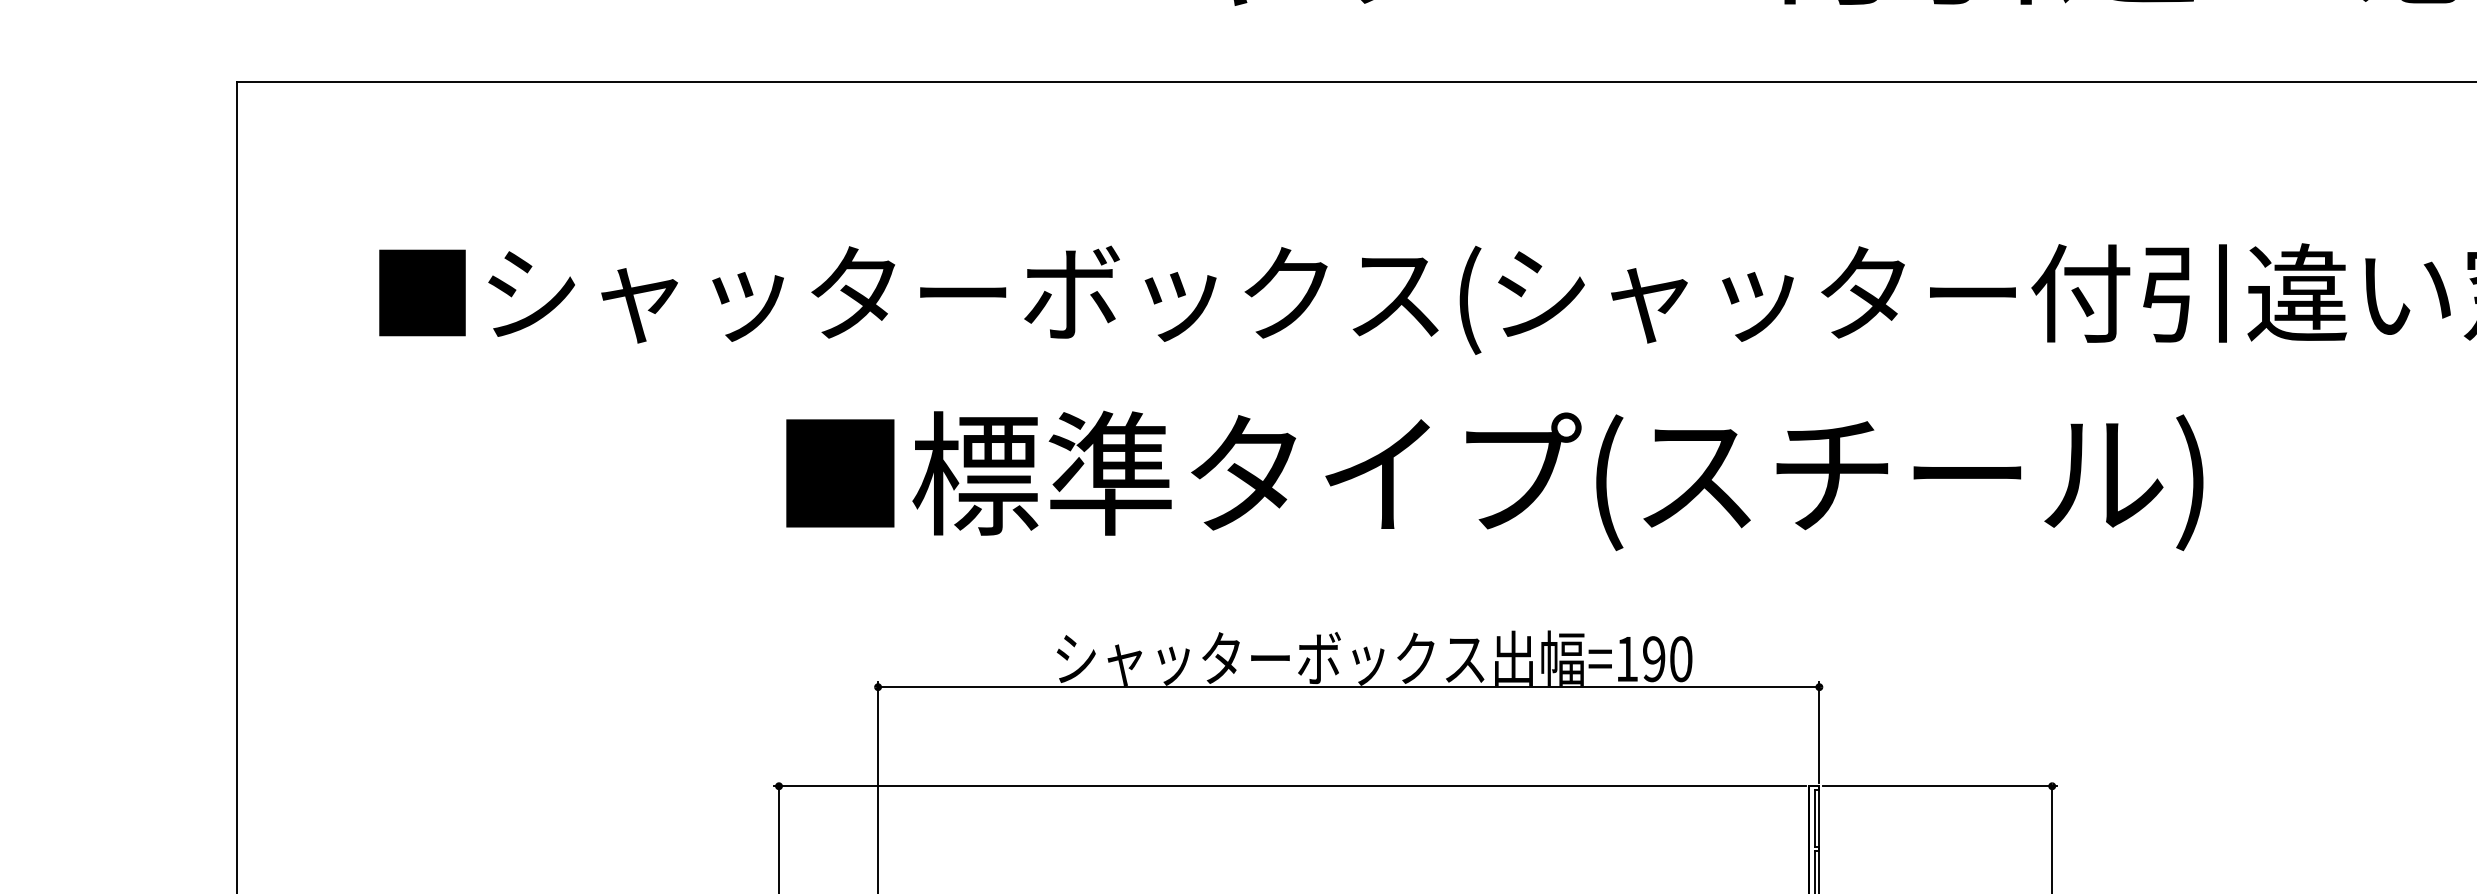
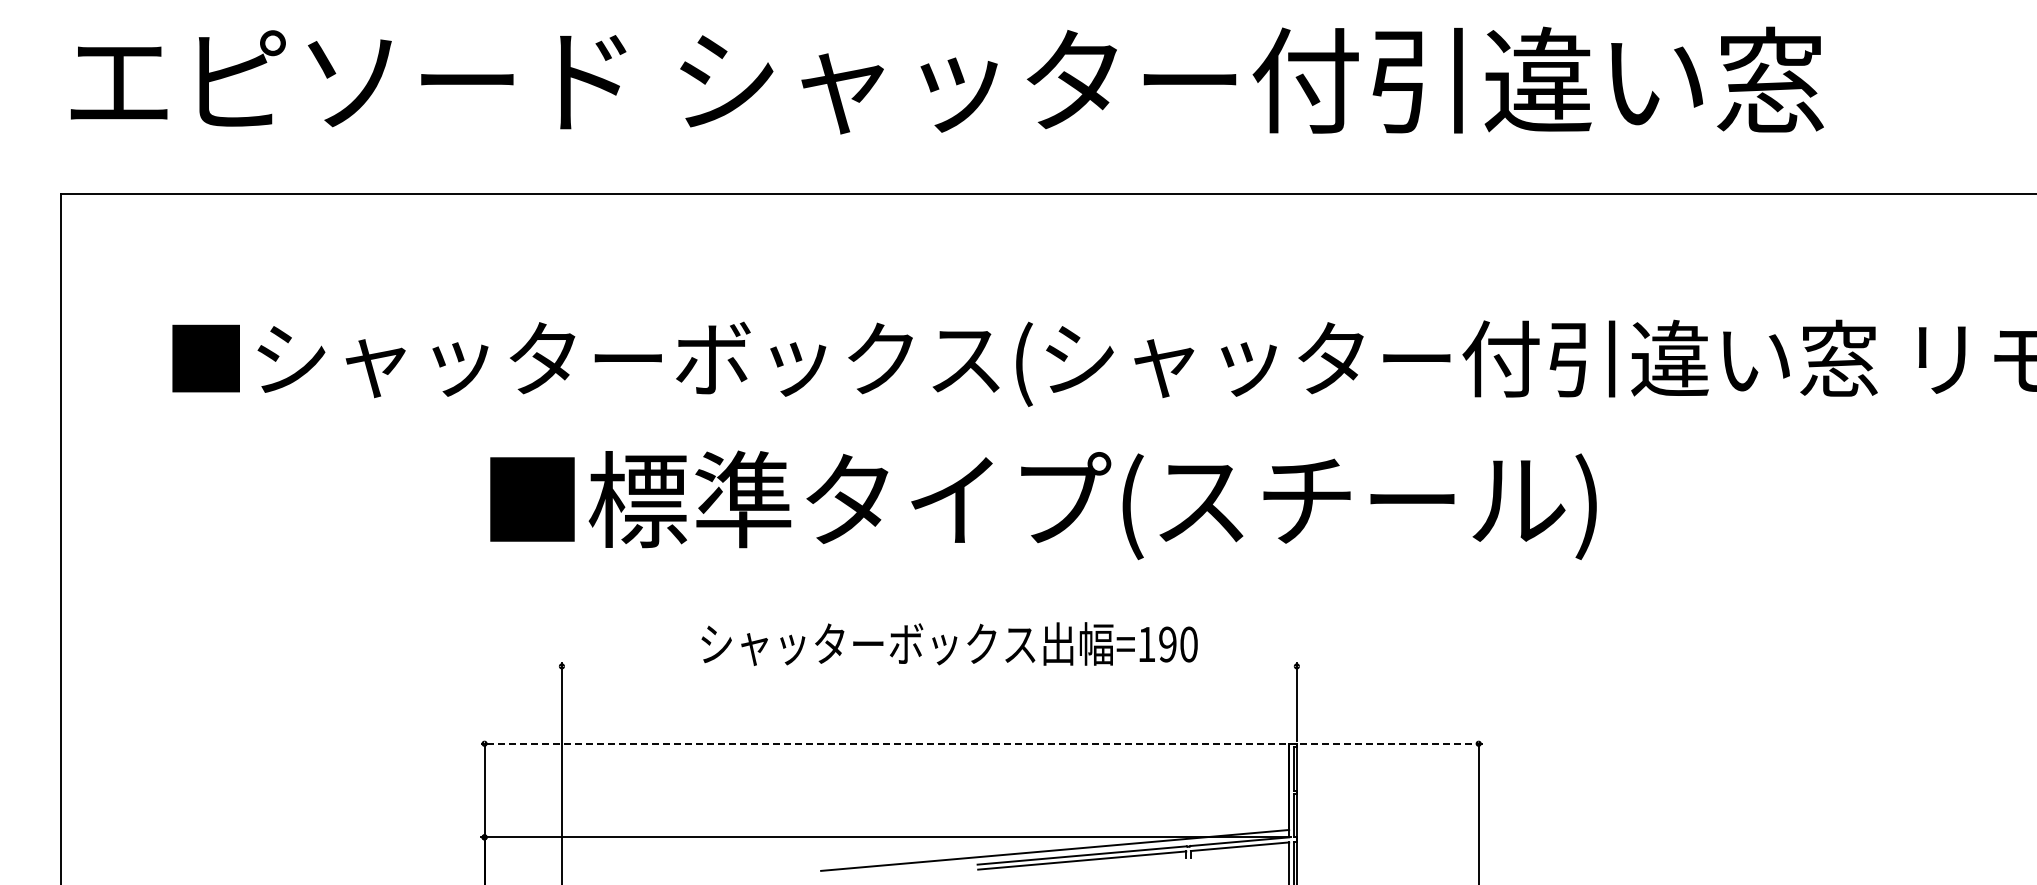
line: (1347, 687) -> (928, 666), removed
line: (1289, 785) -> (883, 743), solid -> dashed
line: (1940, 785) -> (1391, 743), solid -> dashed

